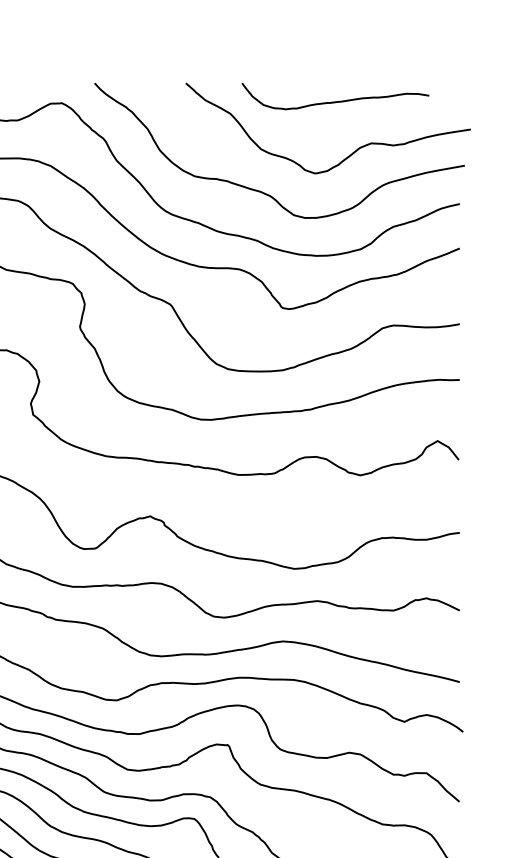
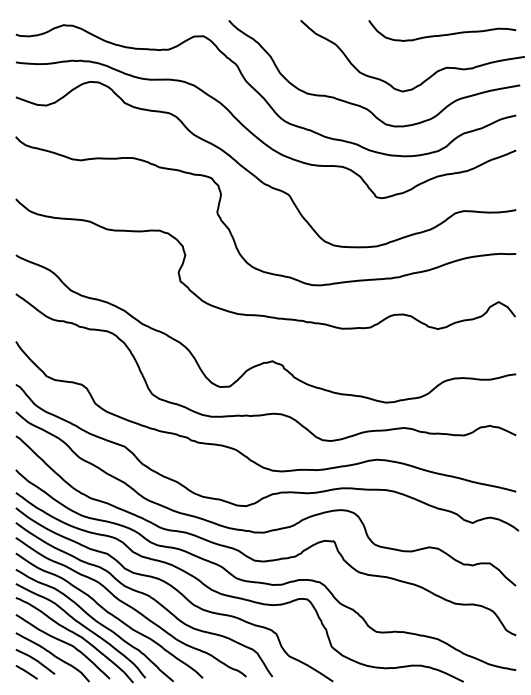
curve: (335, 101) -> (442, 34), moved

